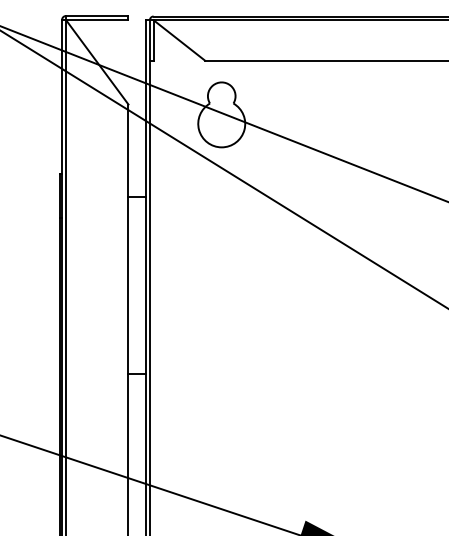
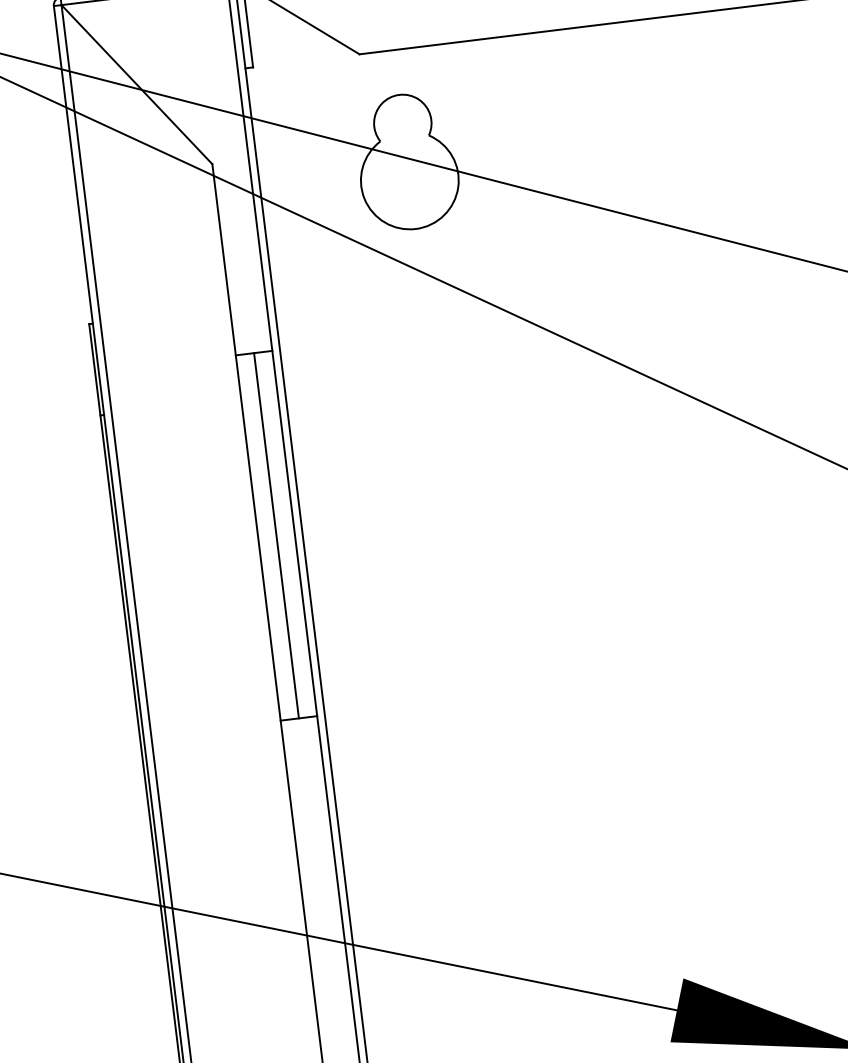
line: (137, 285) -> (276, 535), added

